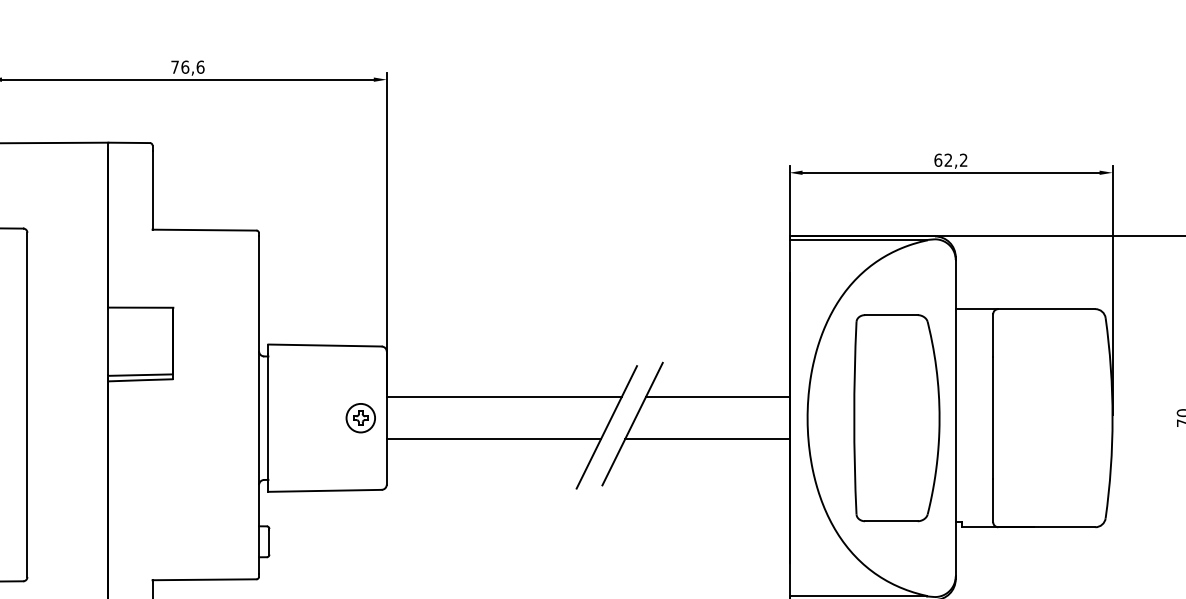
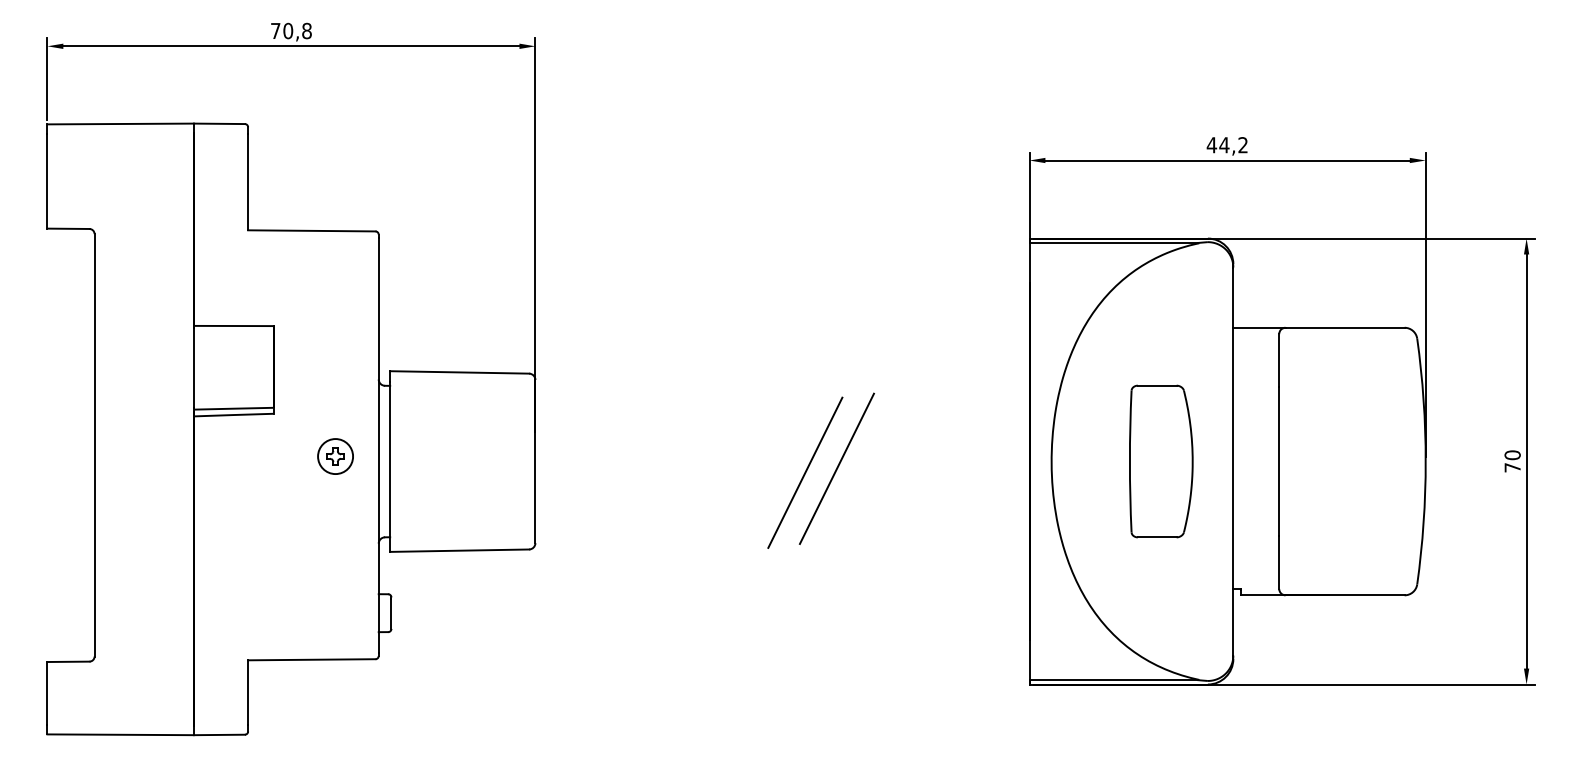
text: (192, 66) -> (297, 30), 76,6 -> 70,8
text: (942, 160) -> (1217, 145), 62,2 -> 44,2
line: (504, 397) -> (679, 436), removed
line: (717, 397) -> (941, 436), removed
part: (360, 418) -> (335, 456), moved
part: (897, 418) -> (1161, 461), size x0.6
line: (493, 439) -> (666, 487), removed
line: (707, 439) -> (928, 487), removed

